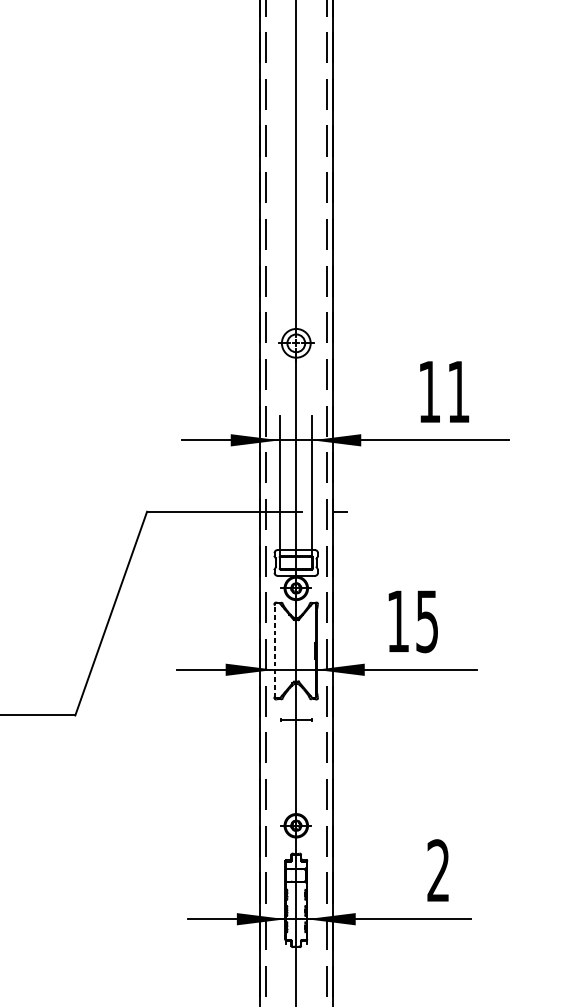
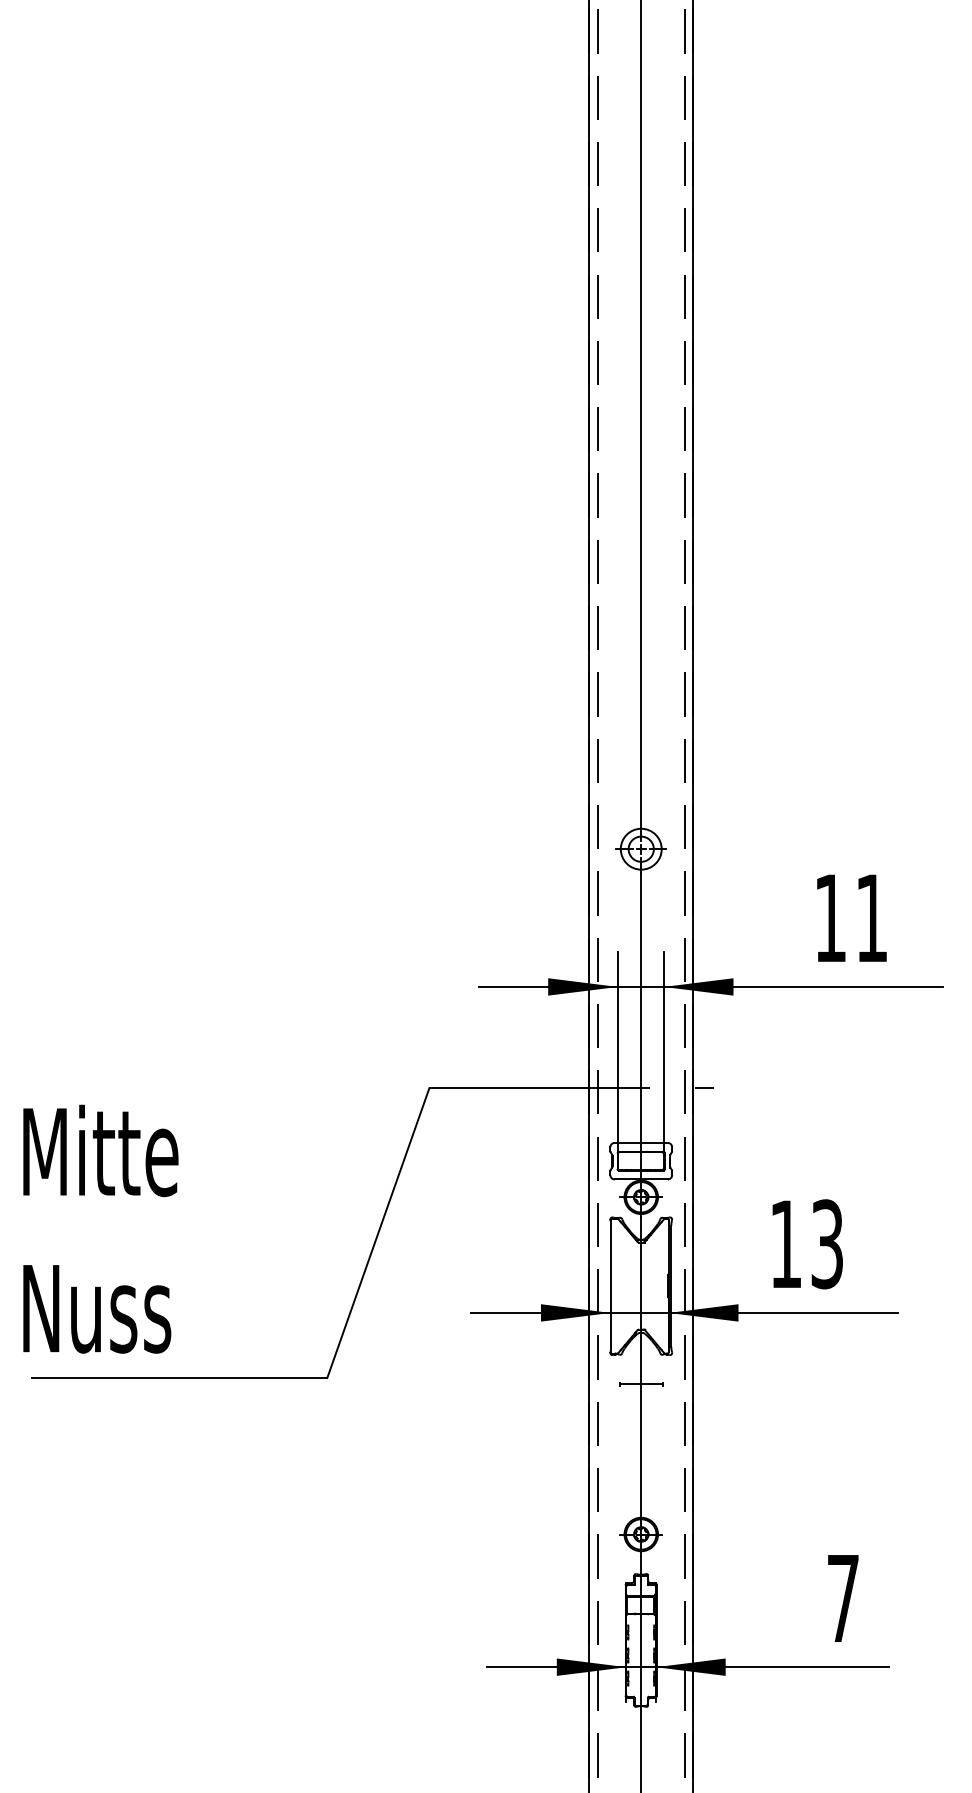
text: (427, 621) -> (827, 1244), 15 -> 13
line: (274, 650) -> (610, 1285), dashed -> solid
text: (437, 870) -> (842, 1597), 2 -> 7

